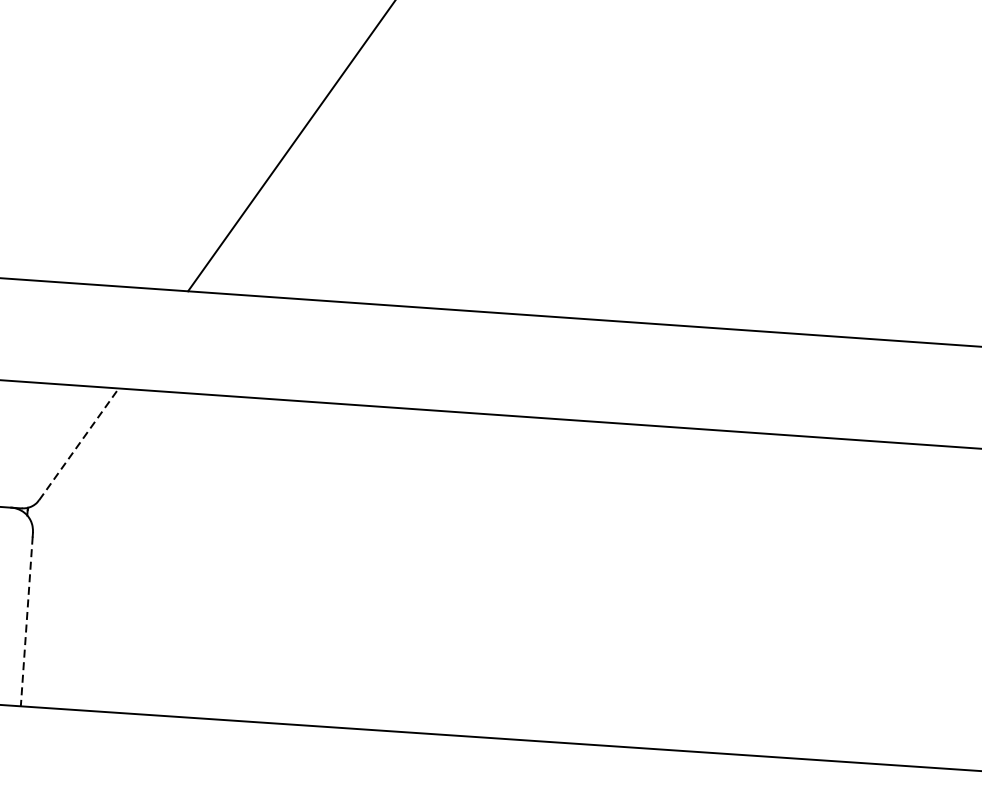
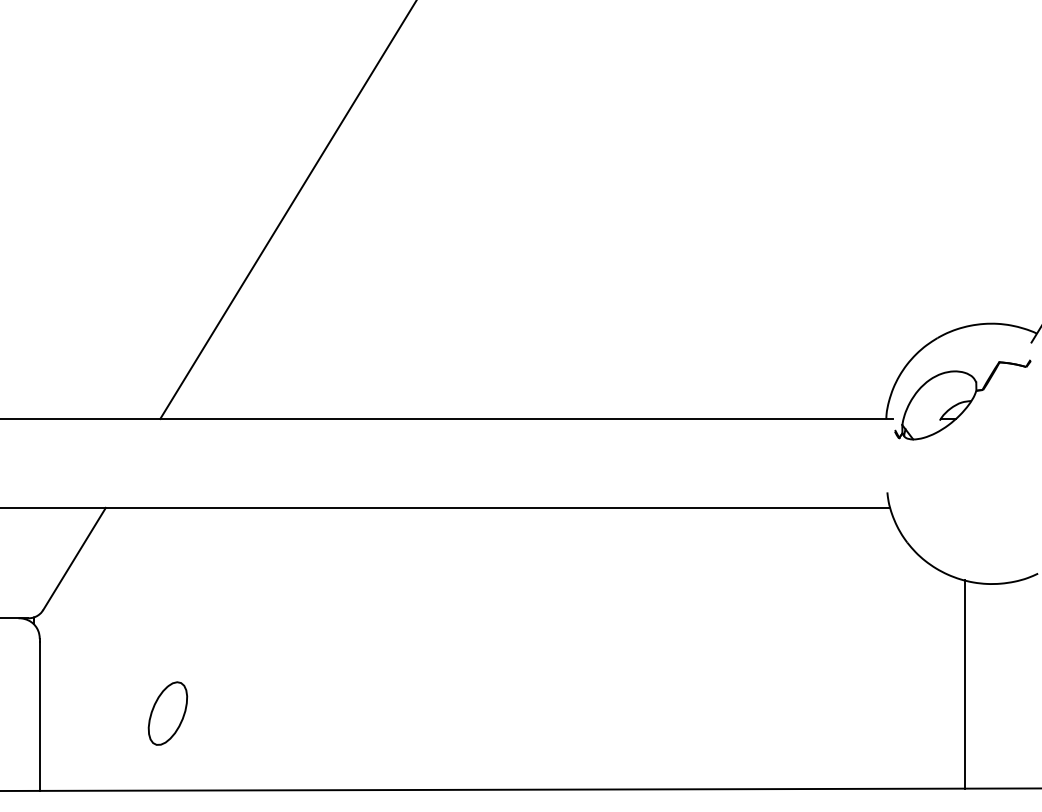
line: (78, 443) -> (74, 558), dashed -> solid
line: (26, 622) -> (39, 717), dashed -> solid
part: (172, 628) -> (167, 713), added

